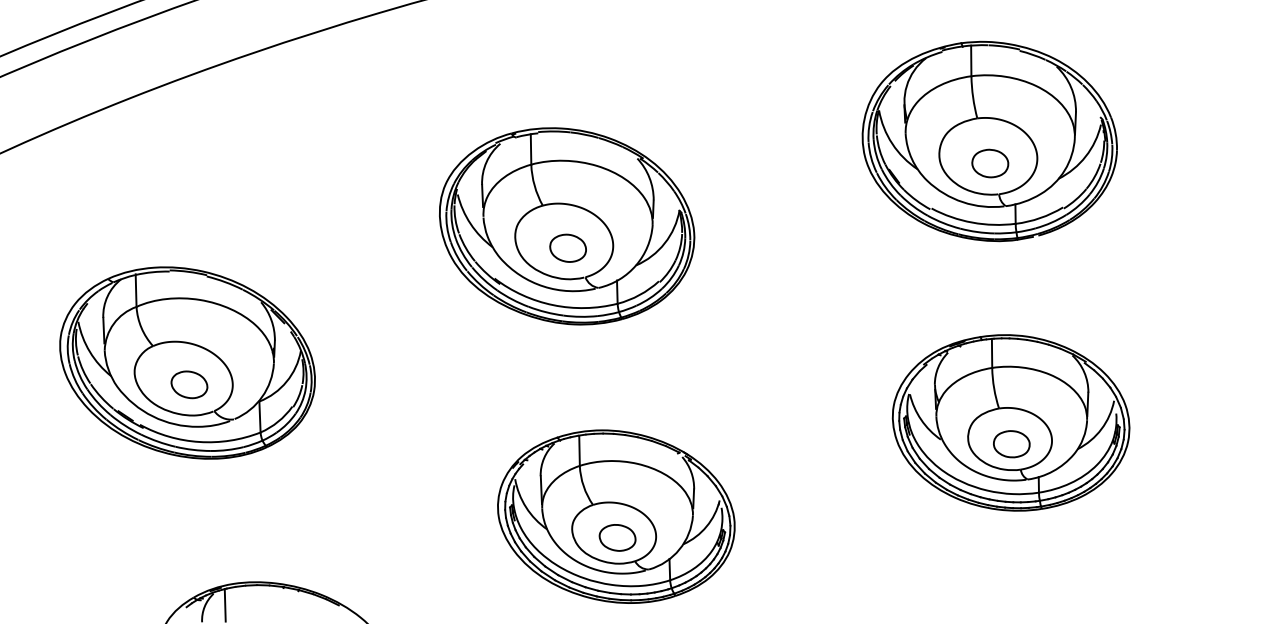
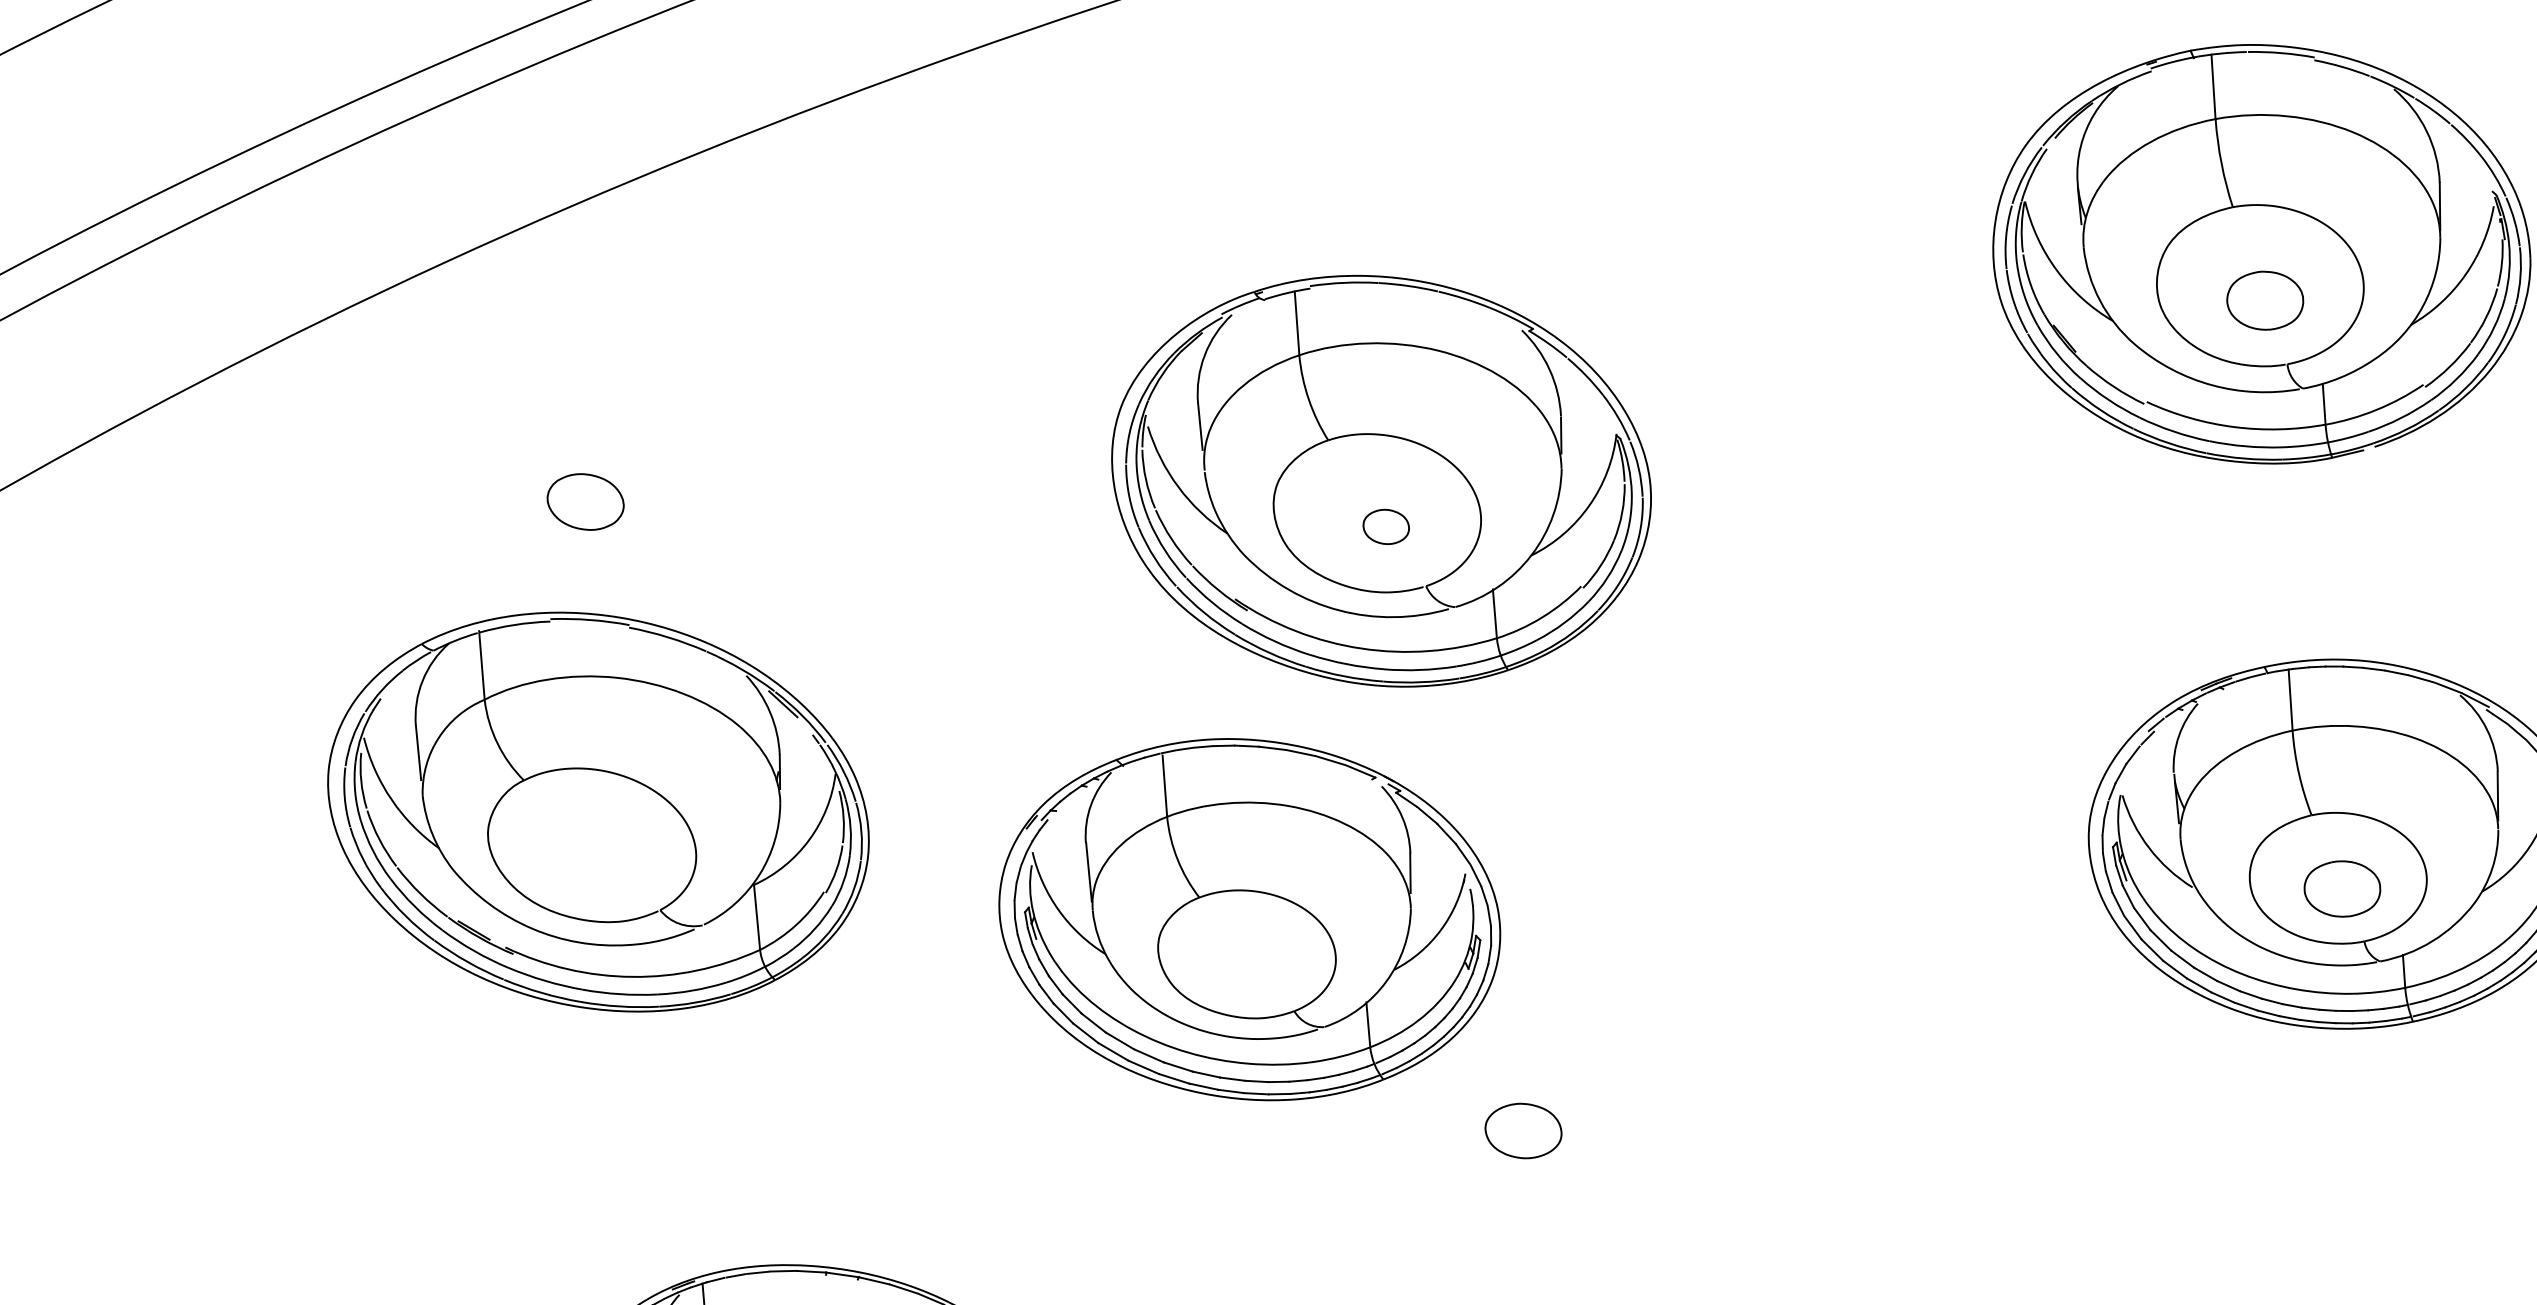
part: (567, 247) -> (1384, 525), size x0.6
part: (189, 384) -> (585, 501), moved
part: (616, 516) -> (1250, 919), moved

